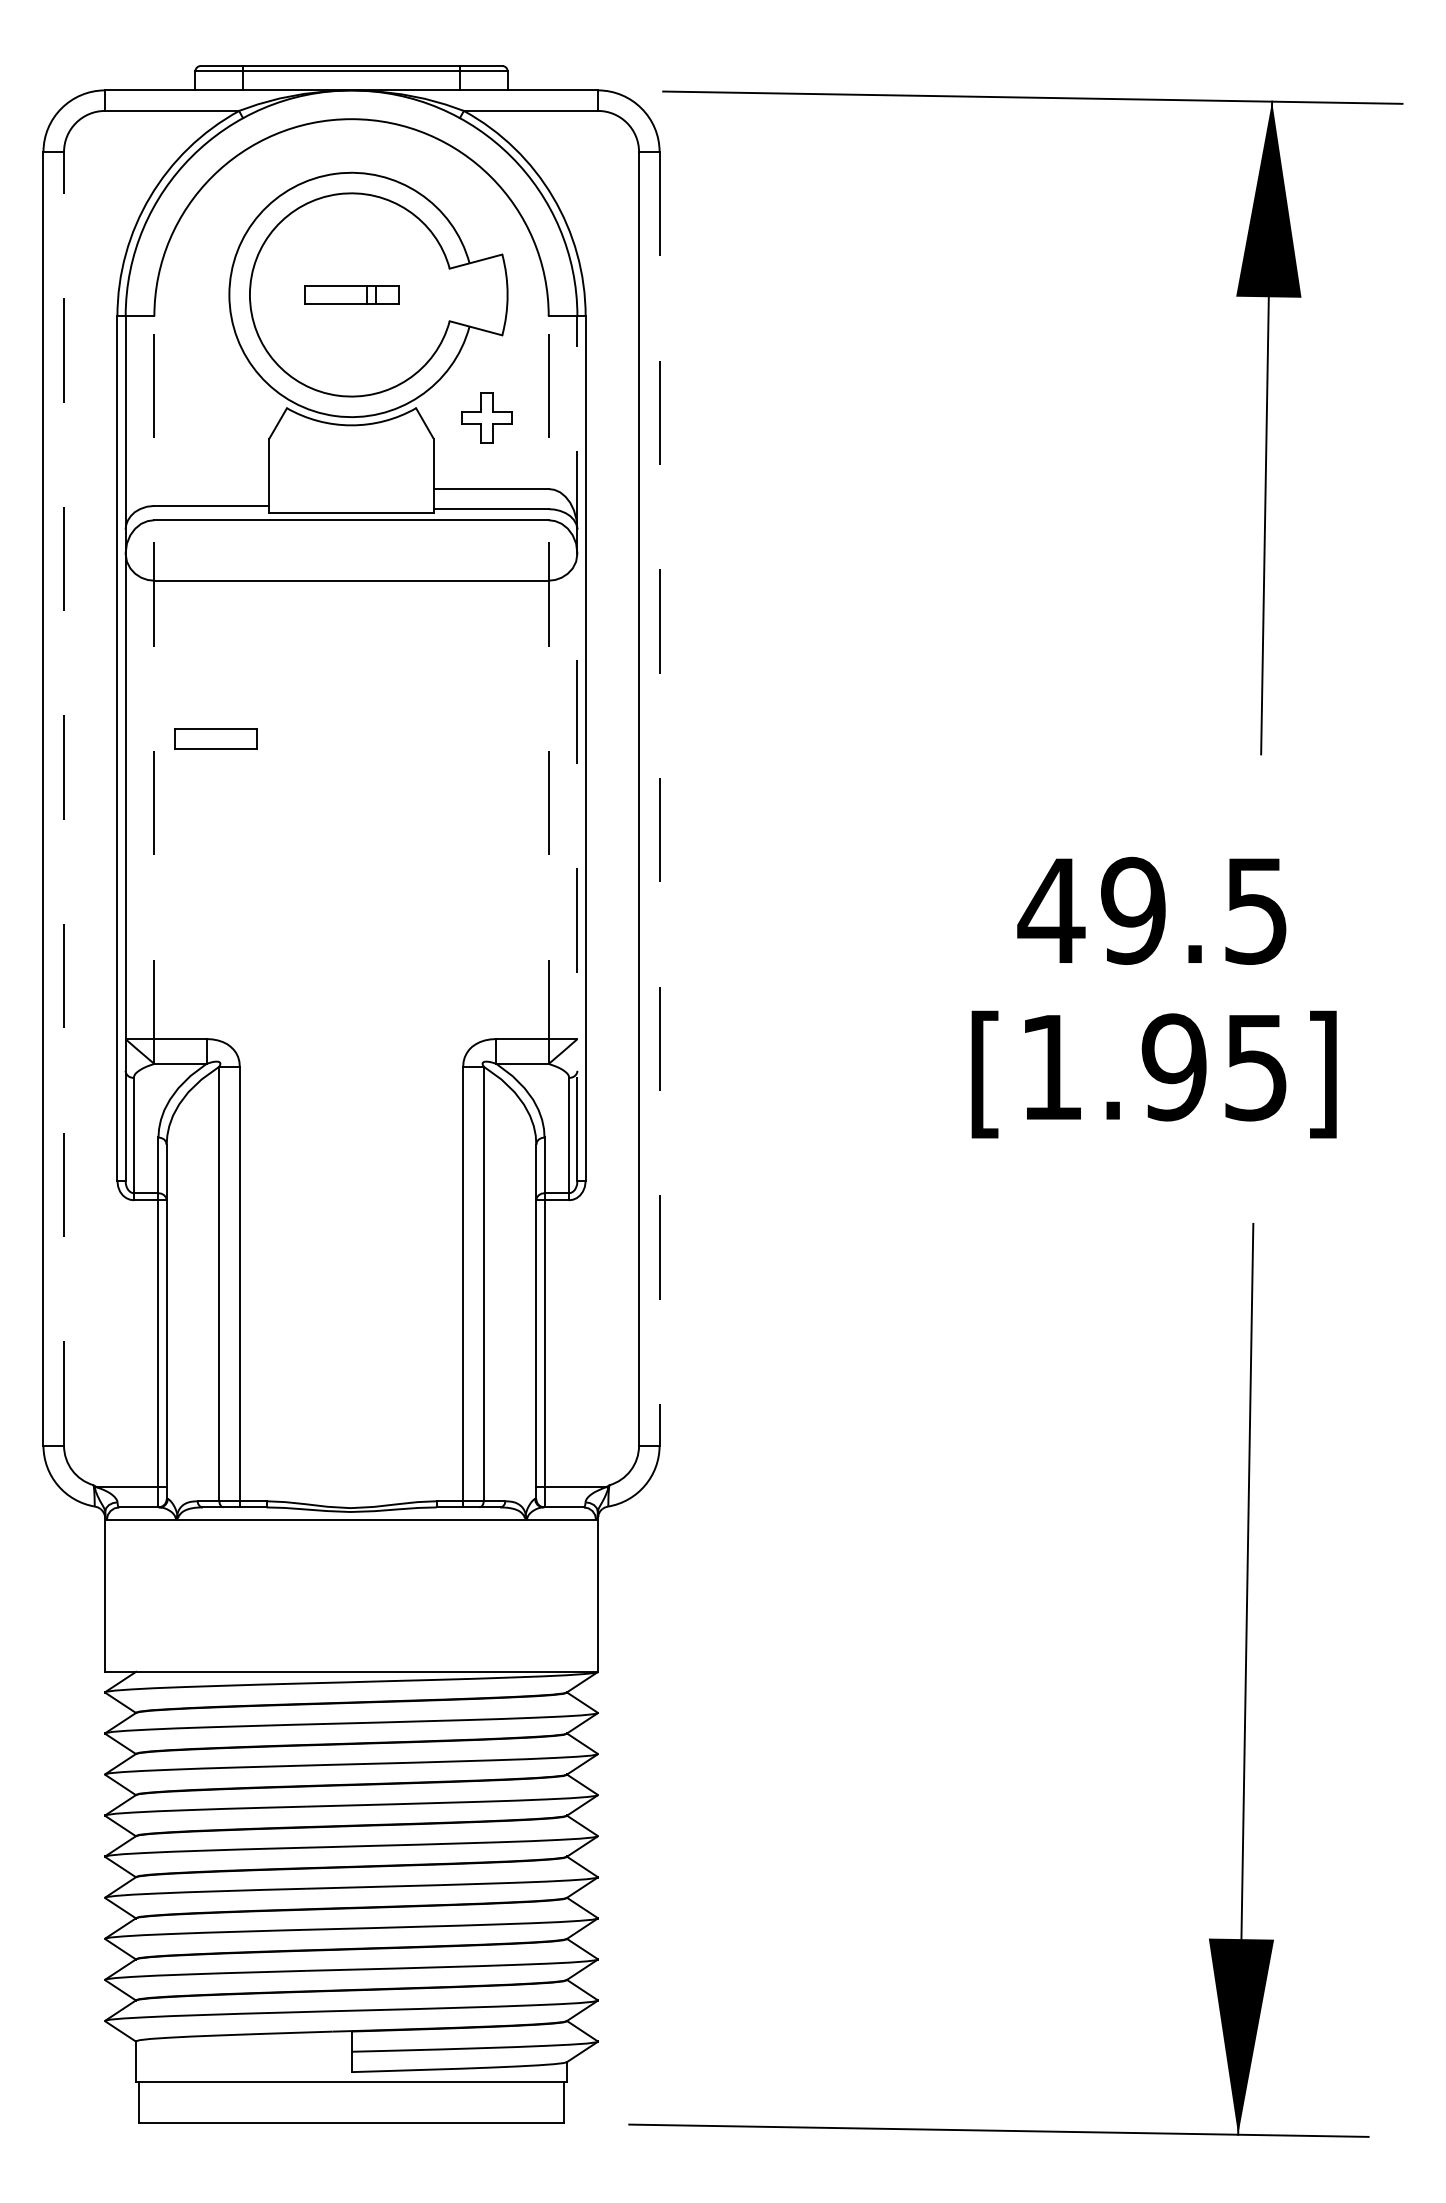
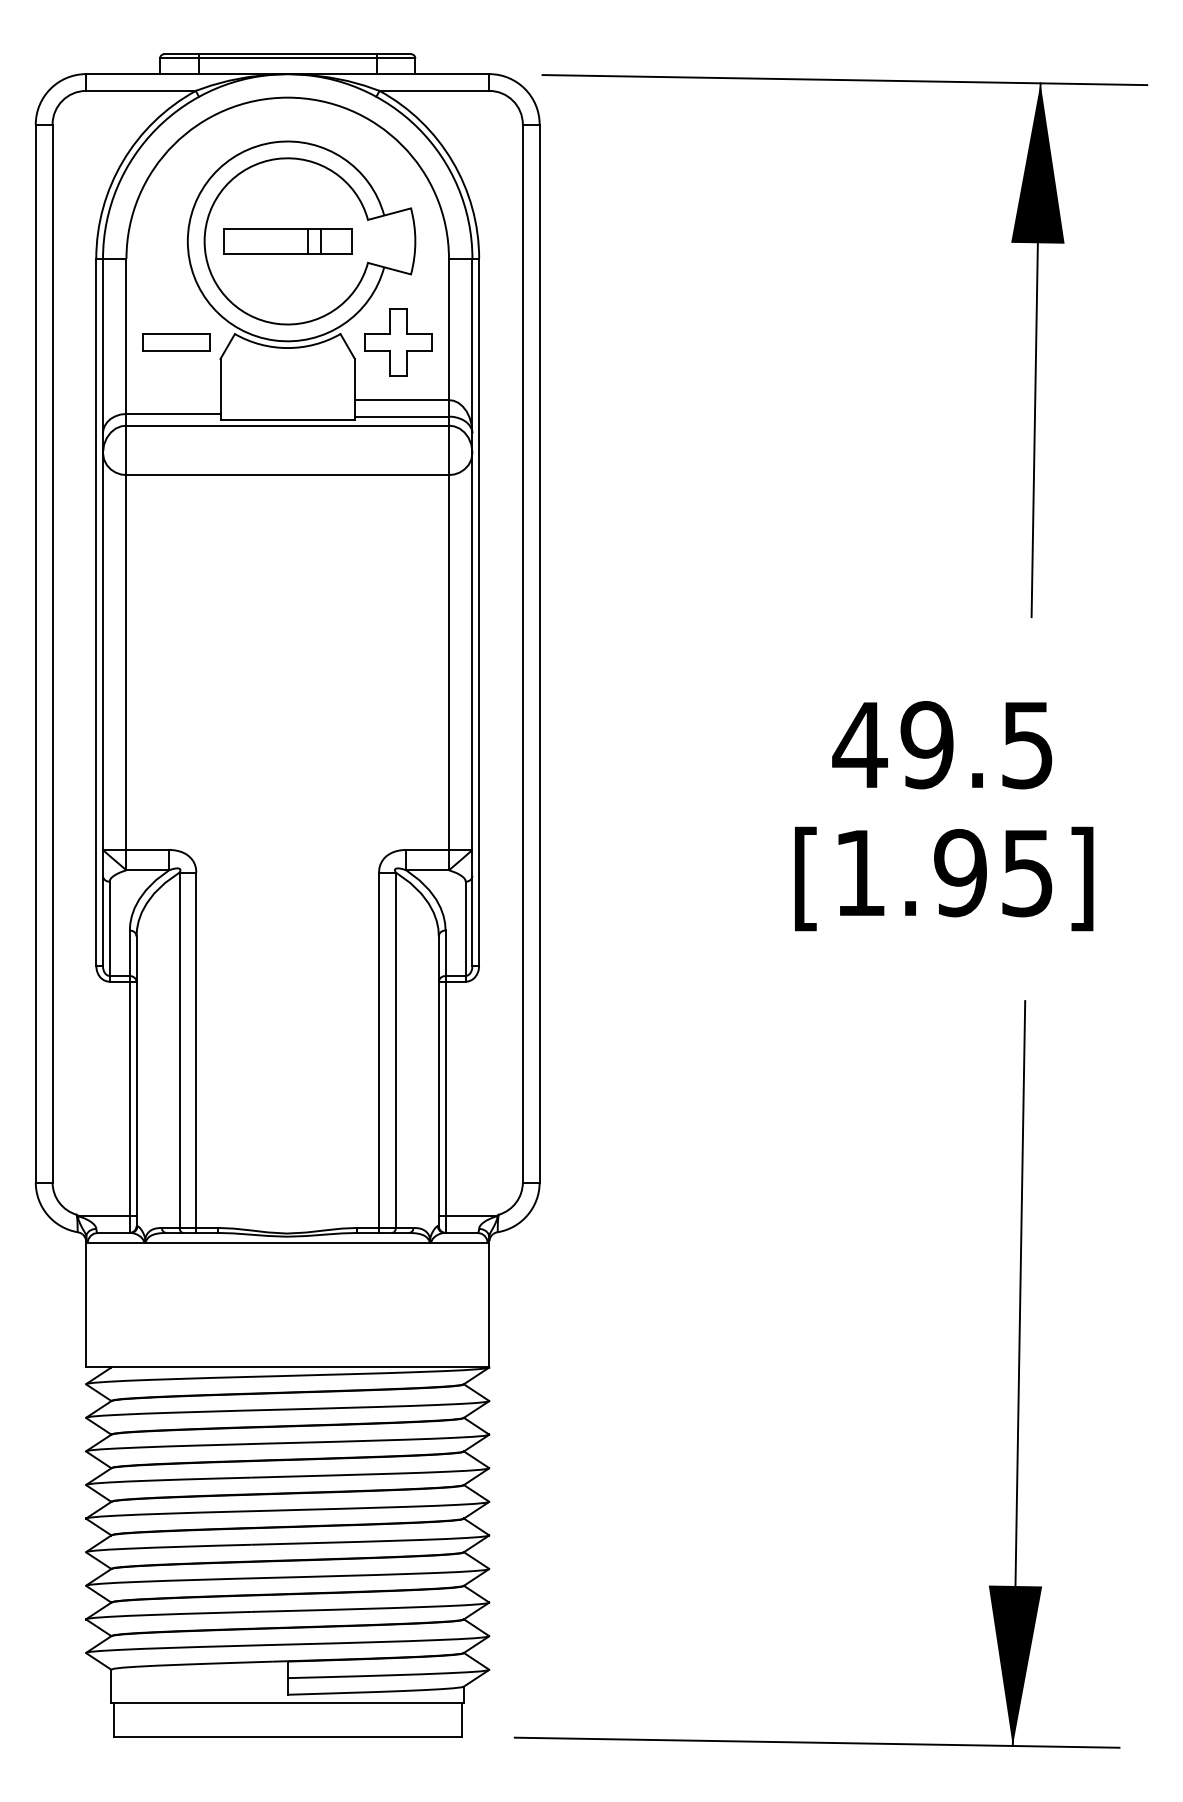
part: (351, 294) -> (287, 241), size x1.67
part: (486, 417) -> (398, 341), size x1.67
line: (154, 690) -> (126, 564), dashed -> solid
line: (548, 690) -> (448, 564), dashed -> solid
part: (215, 738) -> (176, 341), moved
line: (577, 748) -> (472, 612), dashed -> solid
line: (64, 798) -> (52, 653), dashed -> solid
line: (659, 798) -> (539, 653), dashed -> solid

